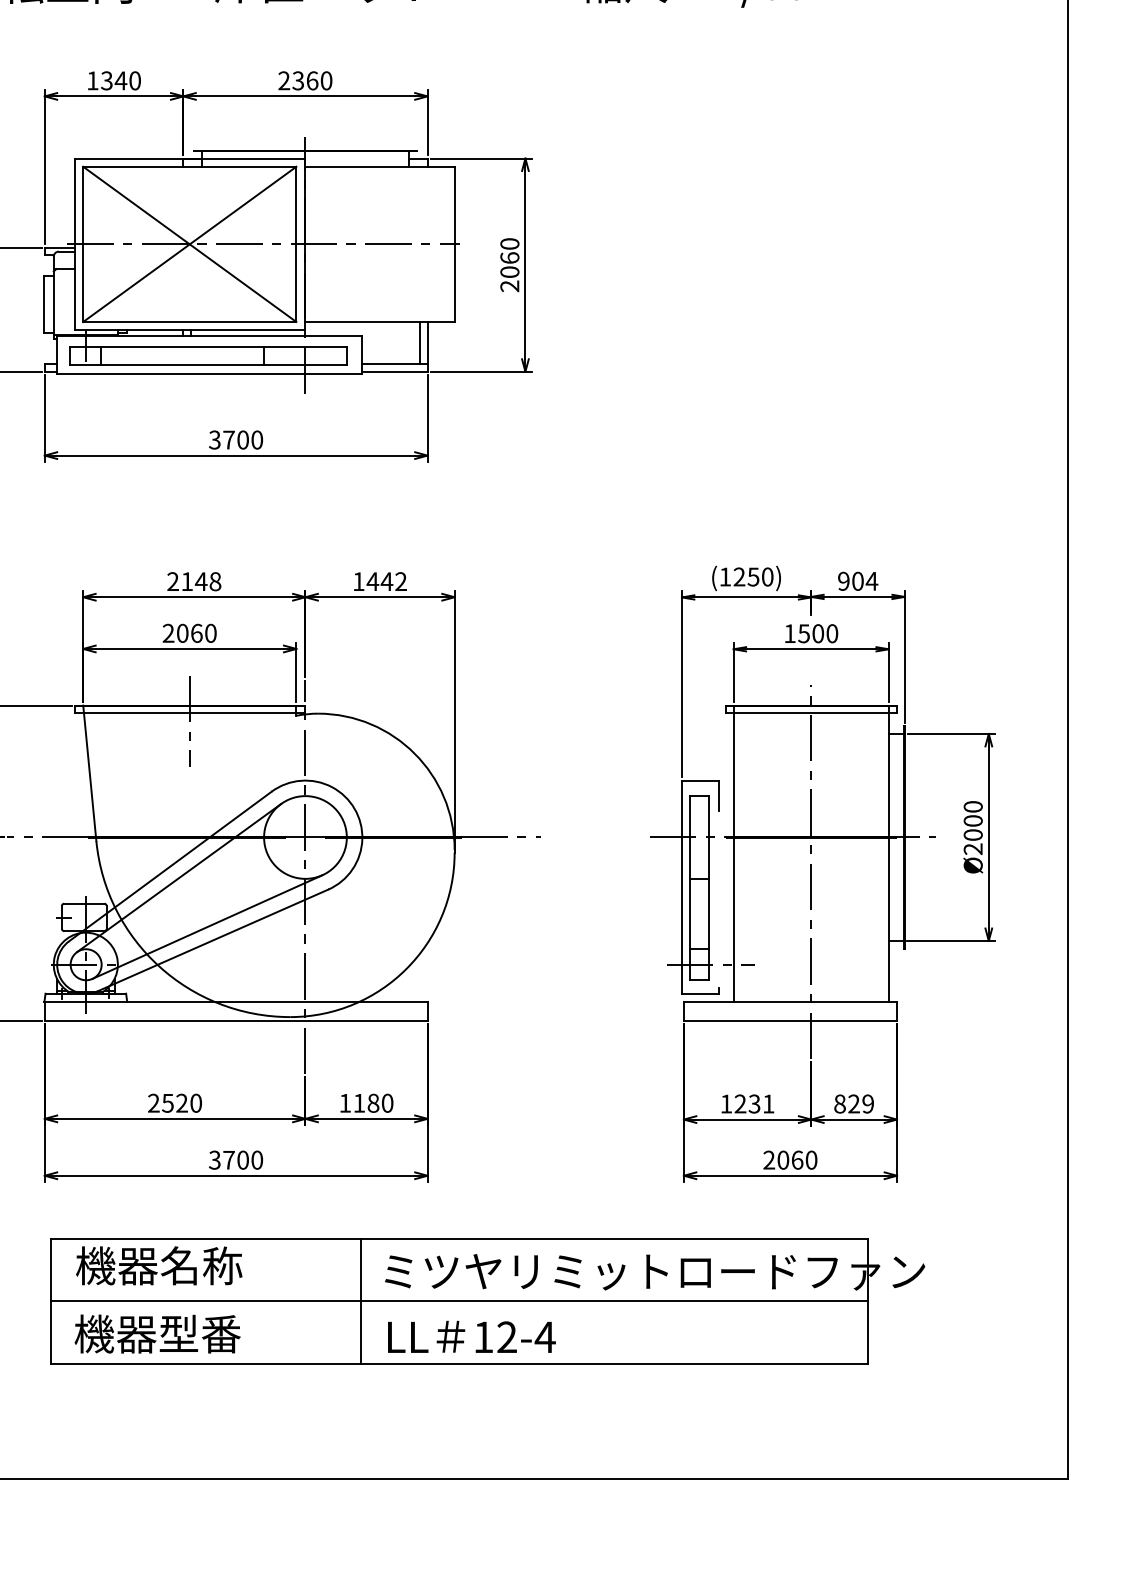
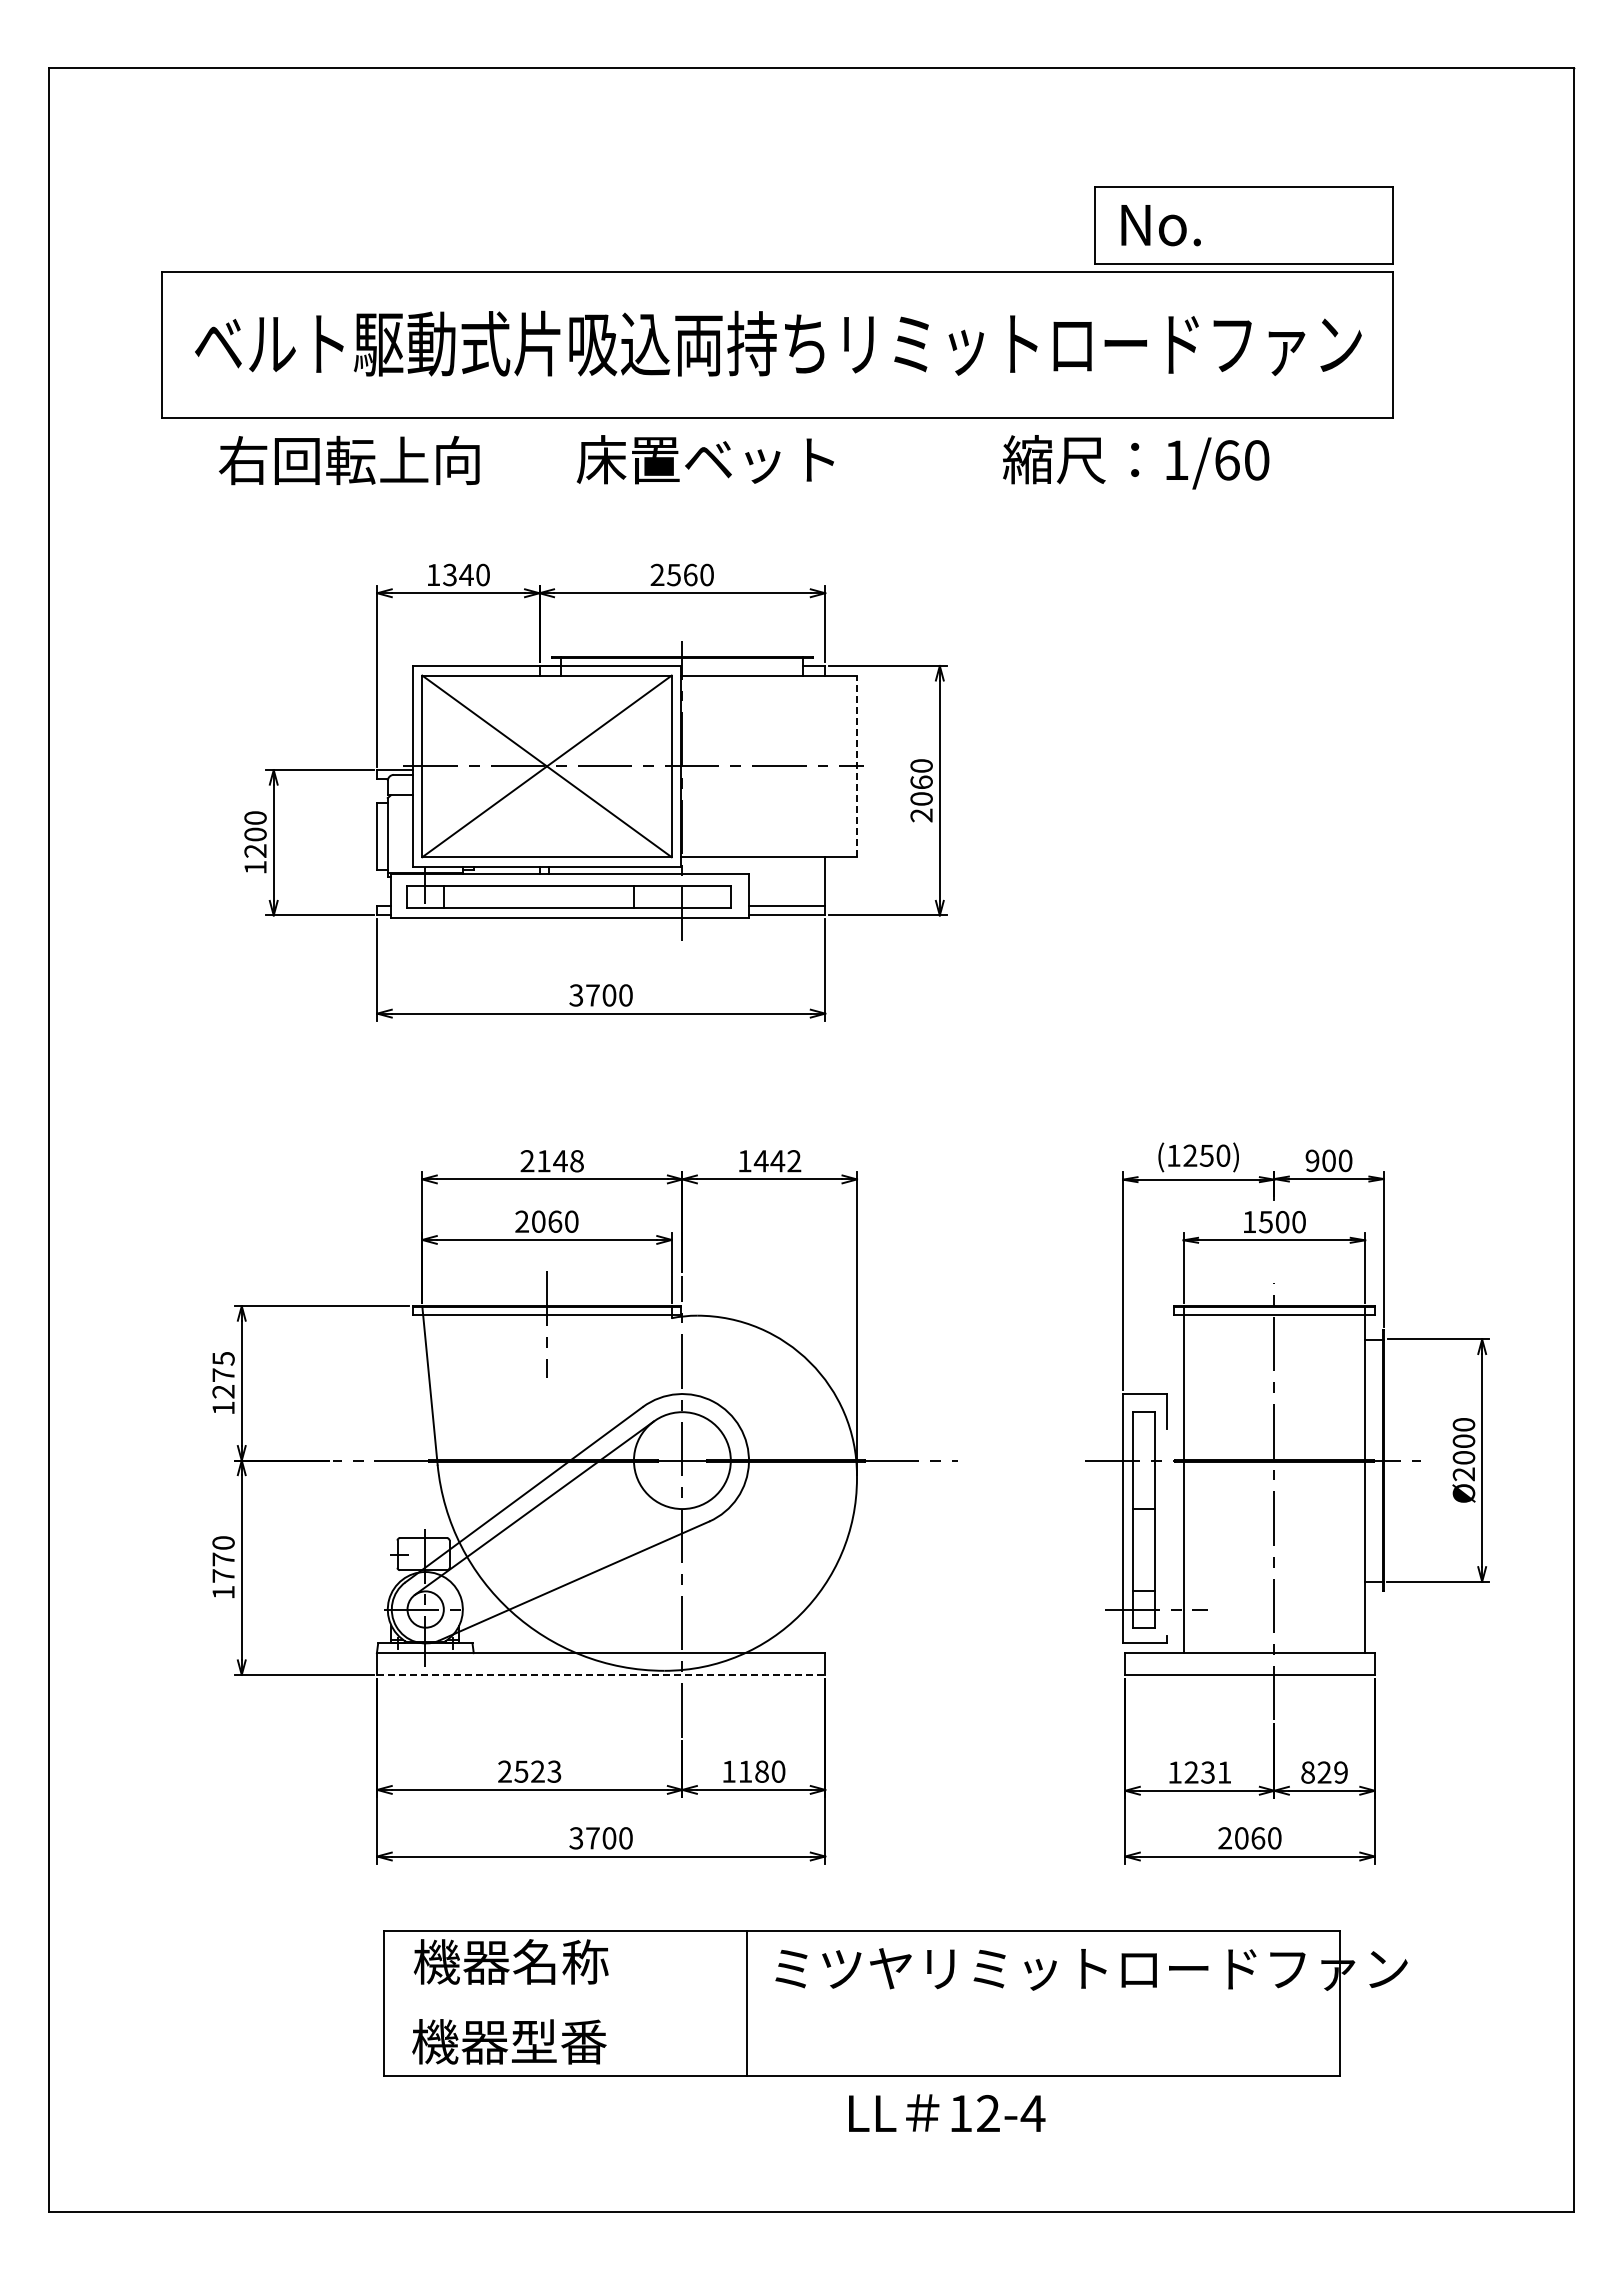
text: (297, 80) -> (673, 574), 2360 -> 2560
line: (455, 244) -> (857, 766), solid -> dashed
line: (420, 342) -> (816, 881), removed
text: (872, 581) -> (1345, 1160), 904 -> 900
line: (207, 927) -> (567, 1565), removed
line: (236, 1020) -> (601, 1674), solid -> dashed
text: (196, 1103) -> (554, 1771), 2520 -> 2523
line: (459, 1301) -> (862, 2003), removed
text: (472, 1336) -> (947, 2112), moved

